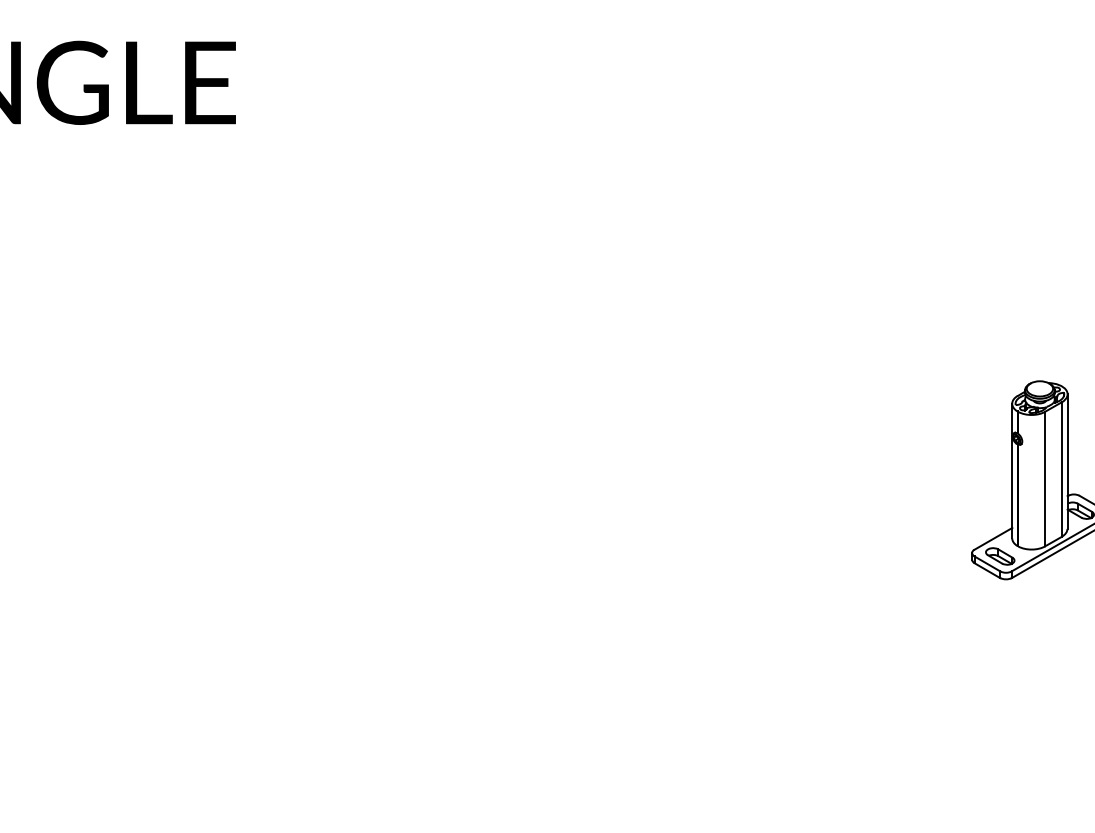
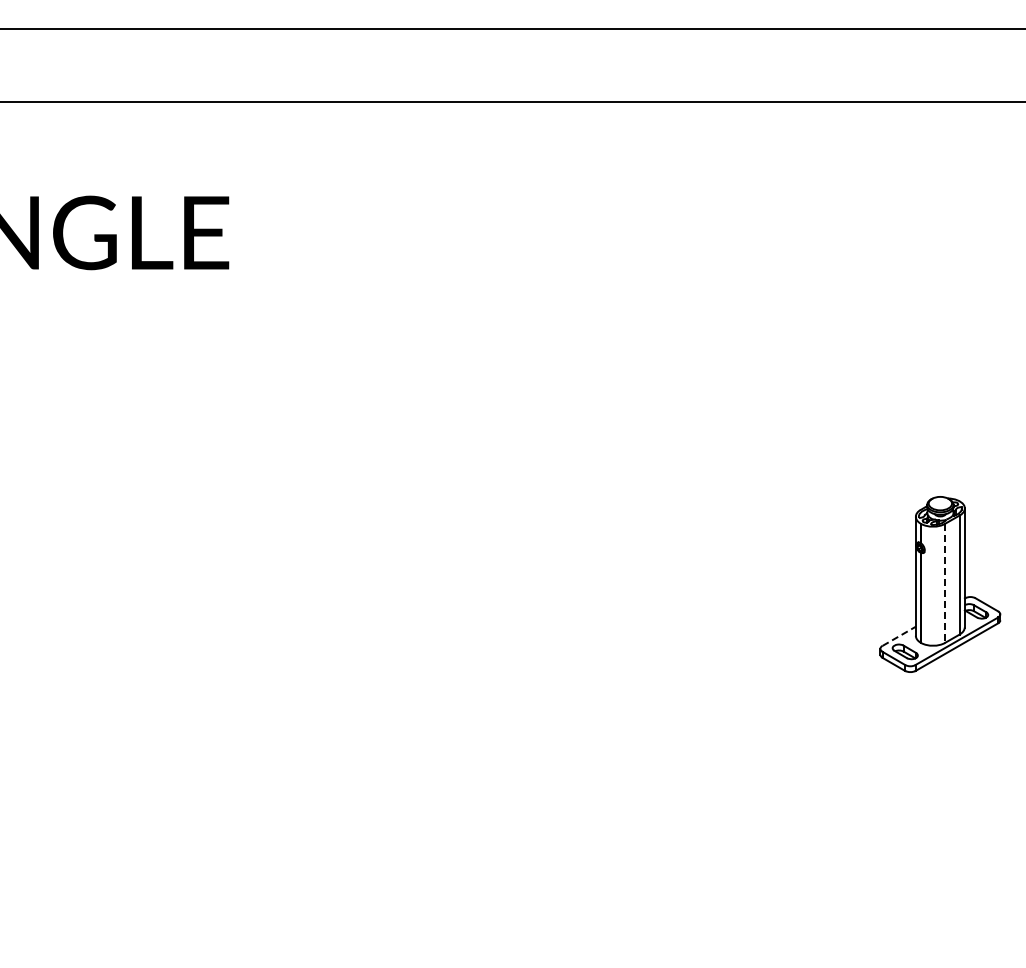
line: (1045, 479) -> (945, 583), solid -> dashed
line: (993, 539) -> (899, 636), solid -> dashed

